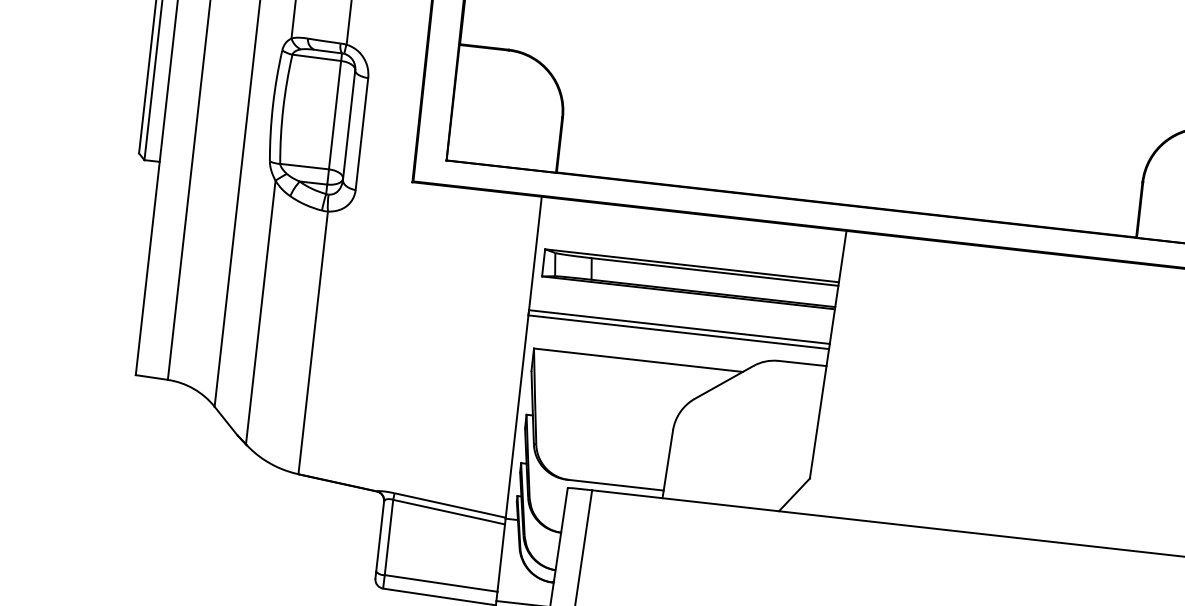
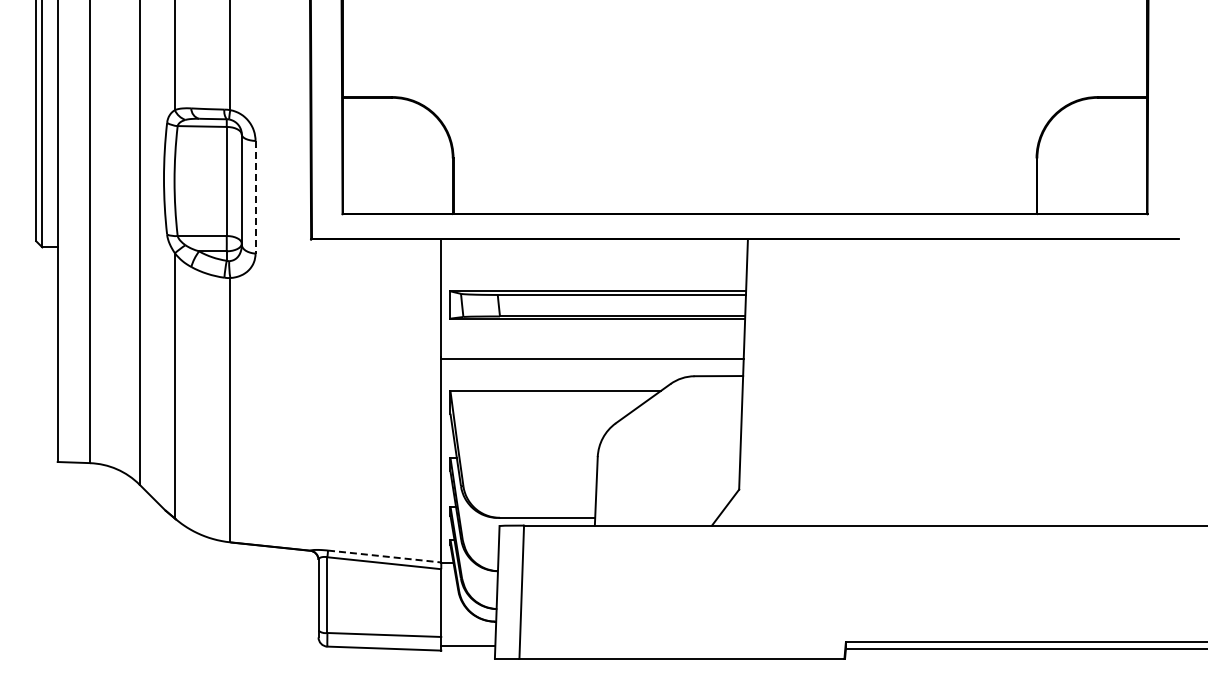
line: (361, 134) -> (255, 197), solid -> dashed
line: (679, 326) -> (592, 353), removed
line: (451, 505) -> (385, 556), solid -> dashed

